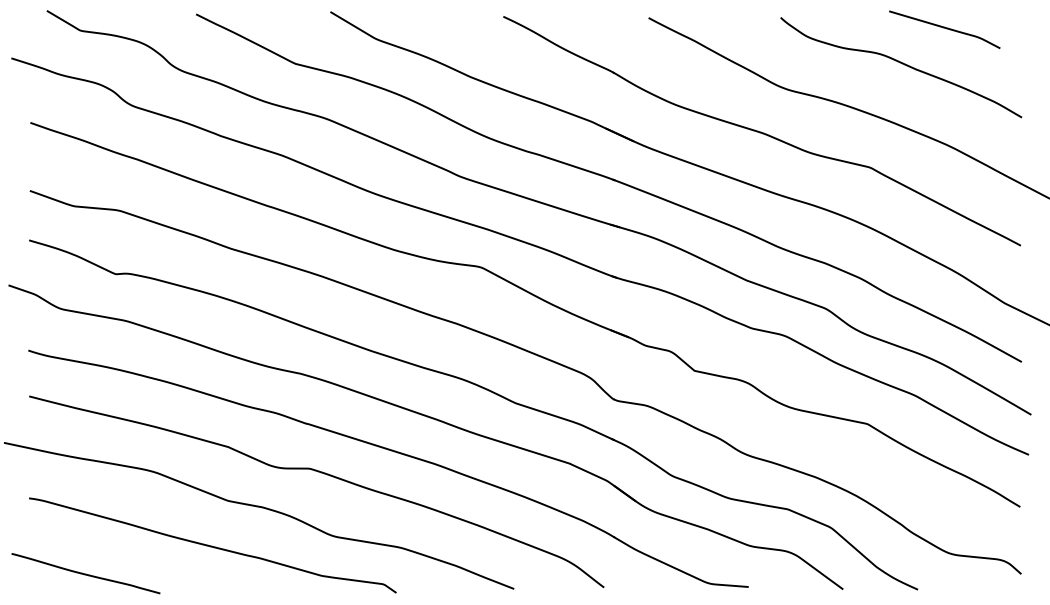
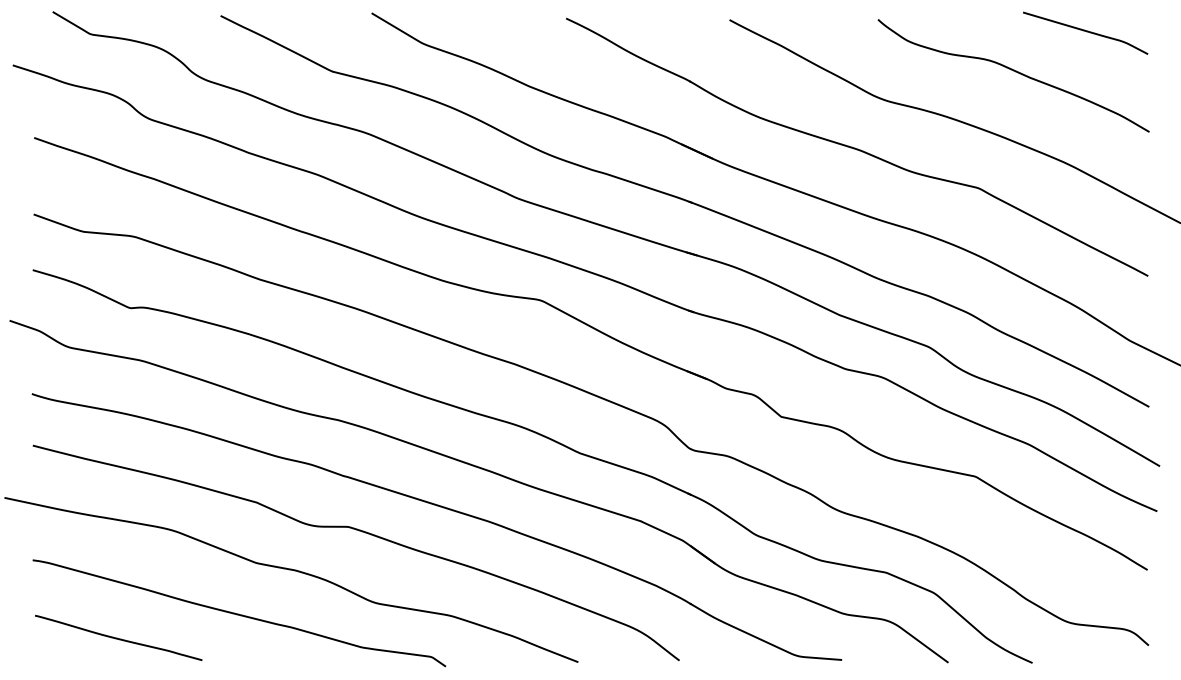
curve: (944, 28) -> (1085, 31), moved
curve: (84, 573) -> (117, 637), moved

